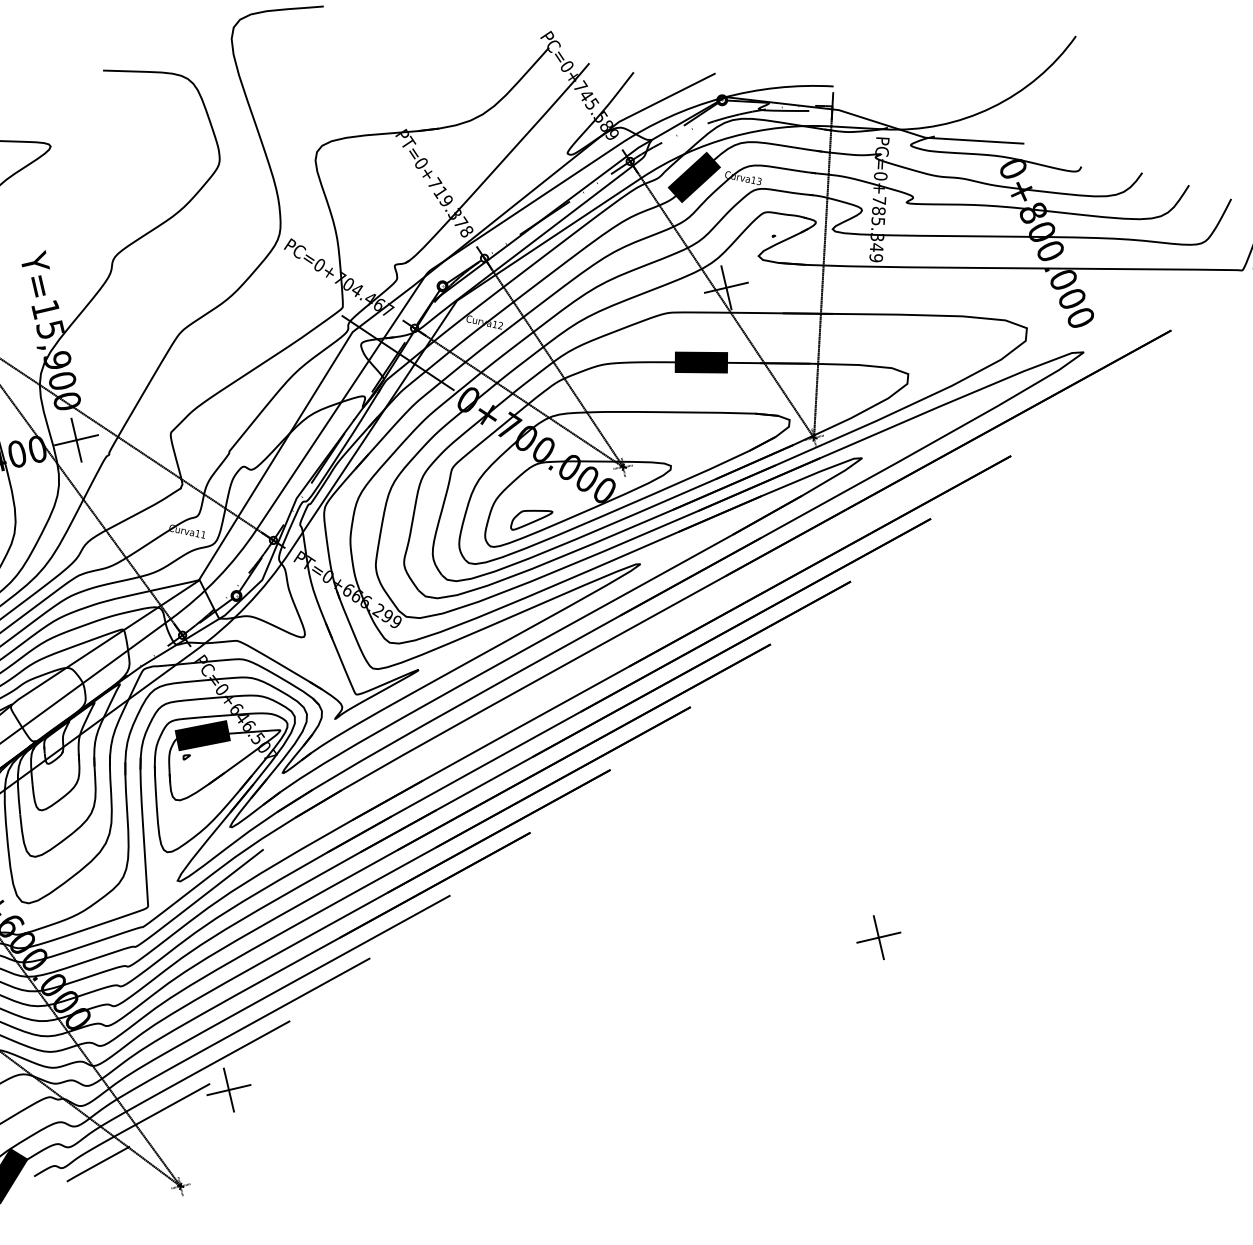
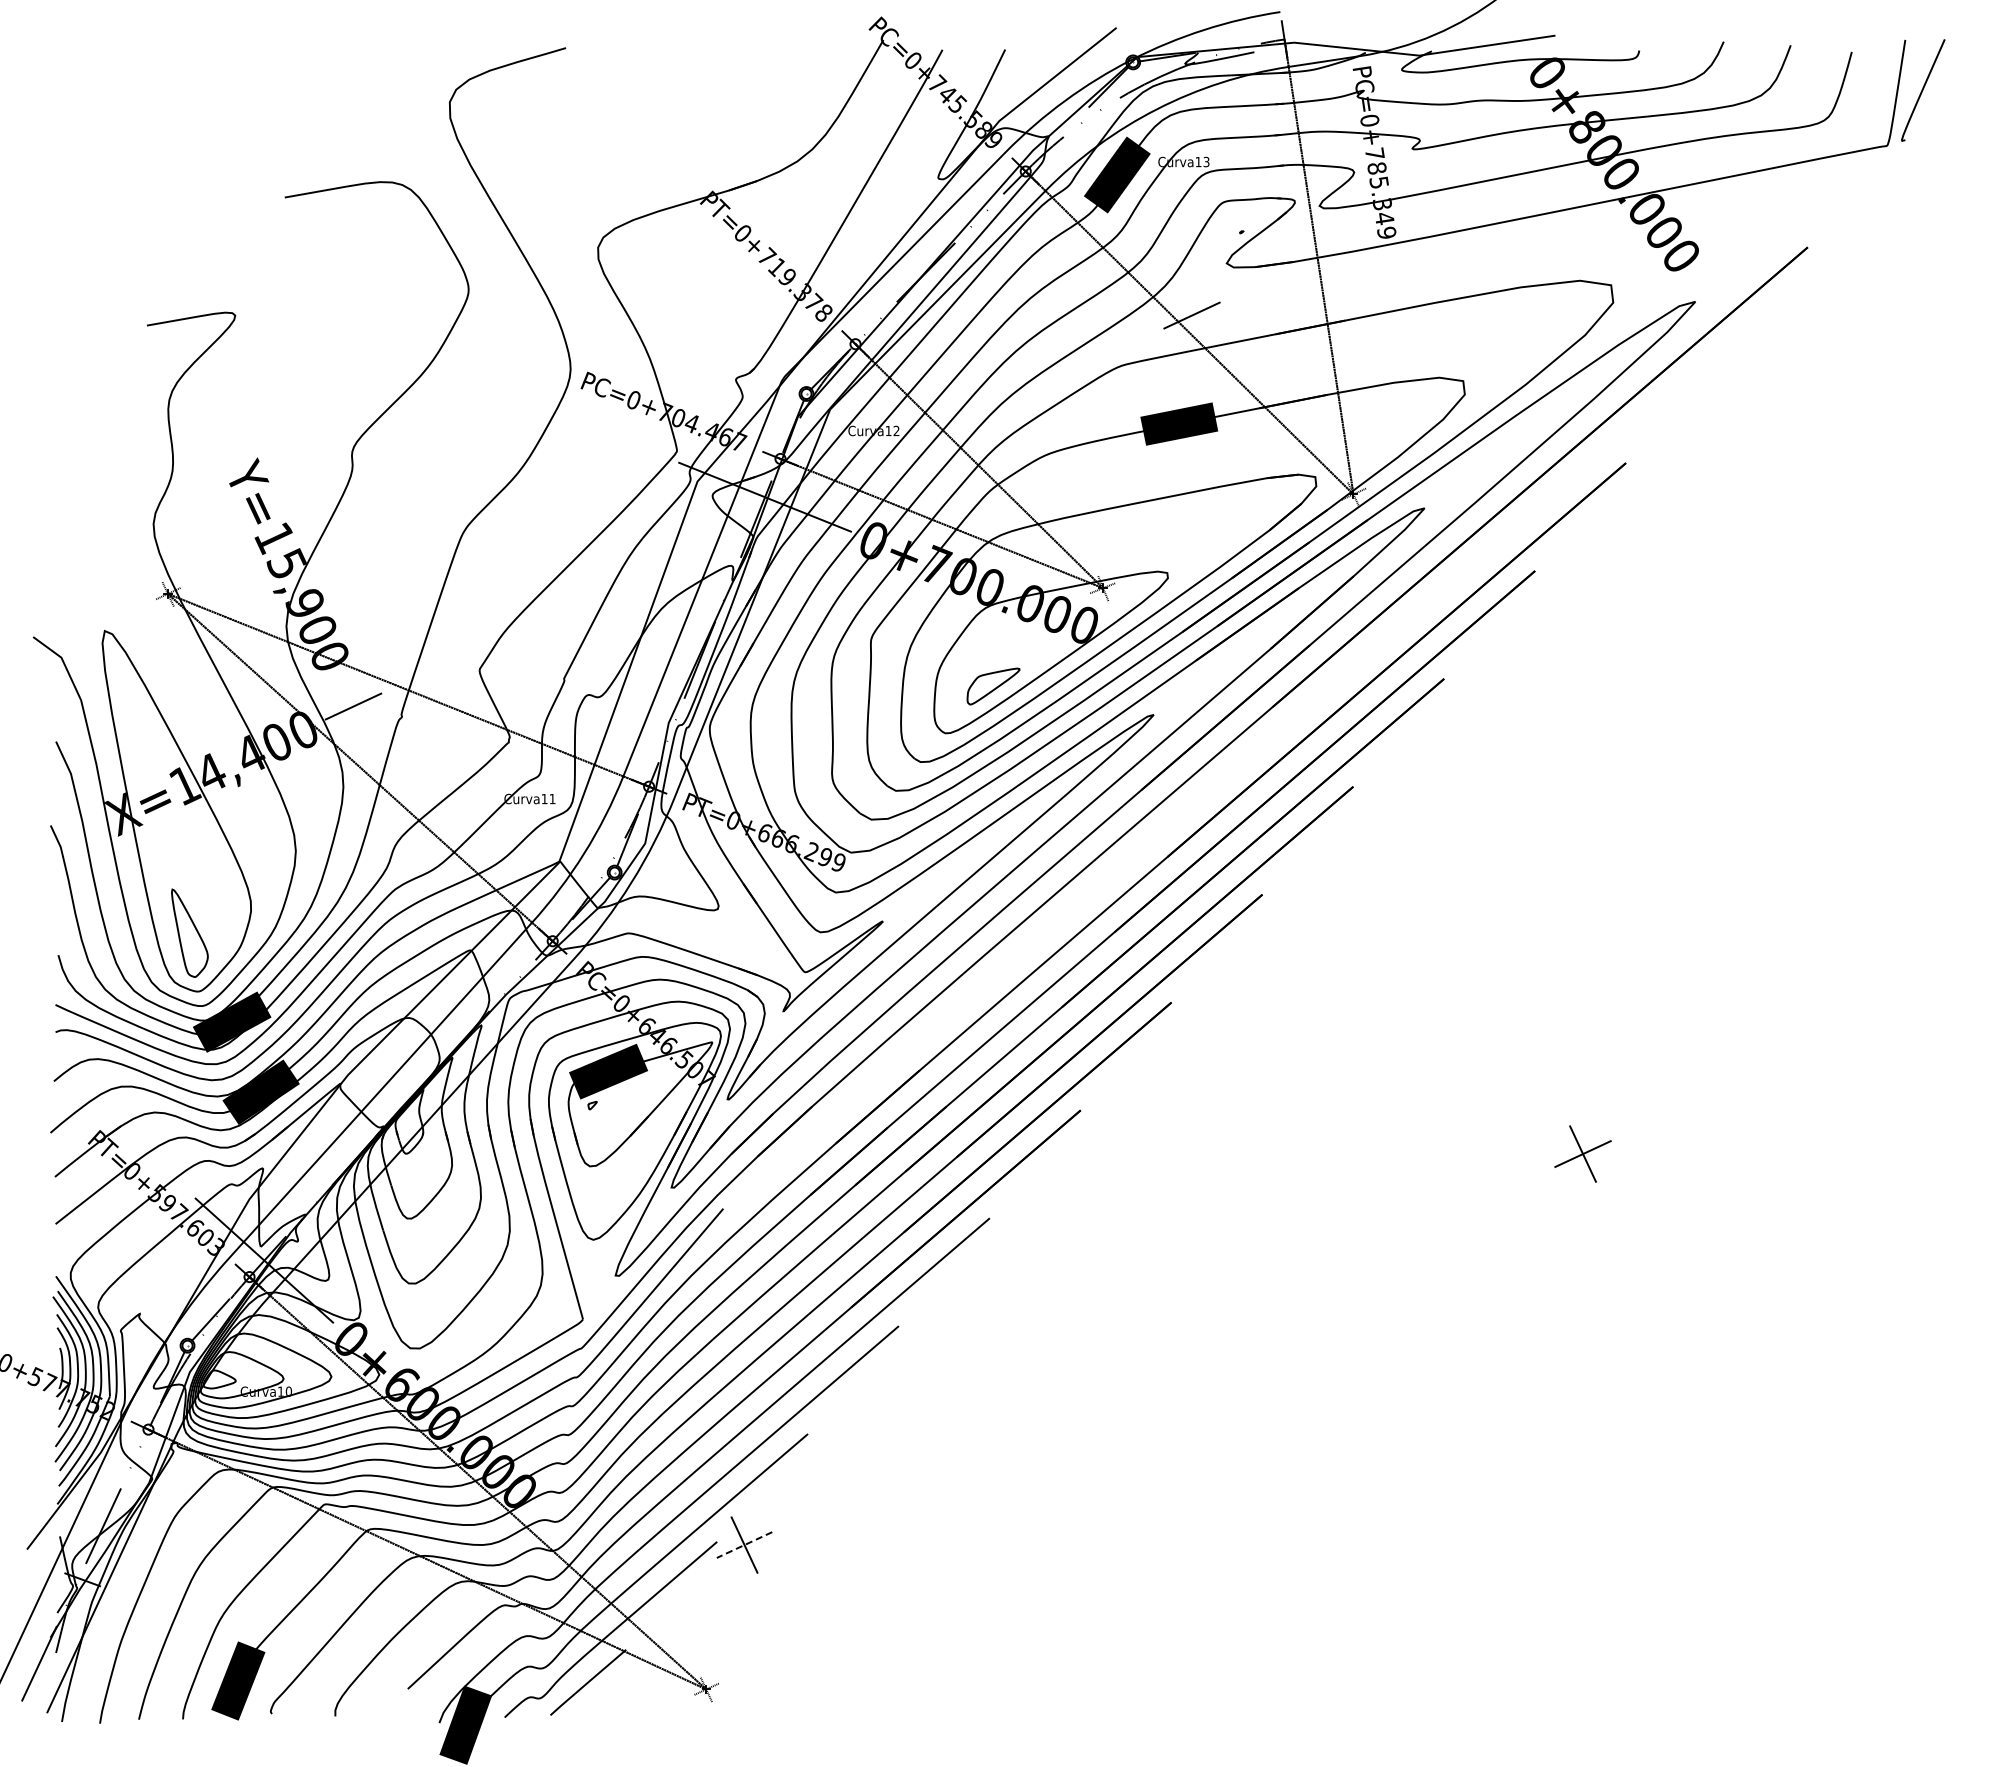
line: (726, 287) -> (1191, 315), removed
line: (76, 440) -> (353, 706), removed
line: (228, 1090) -> (744, 1545), solid -> dashed

